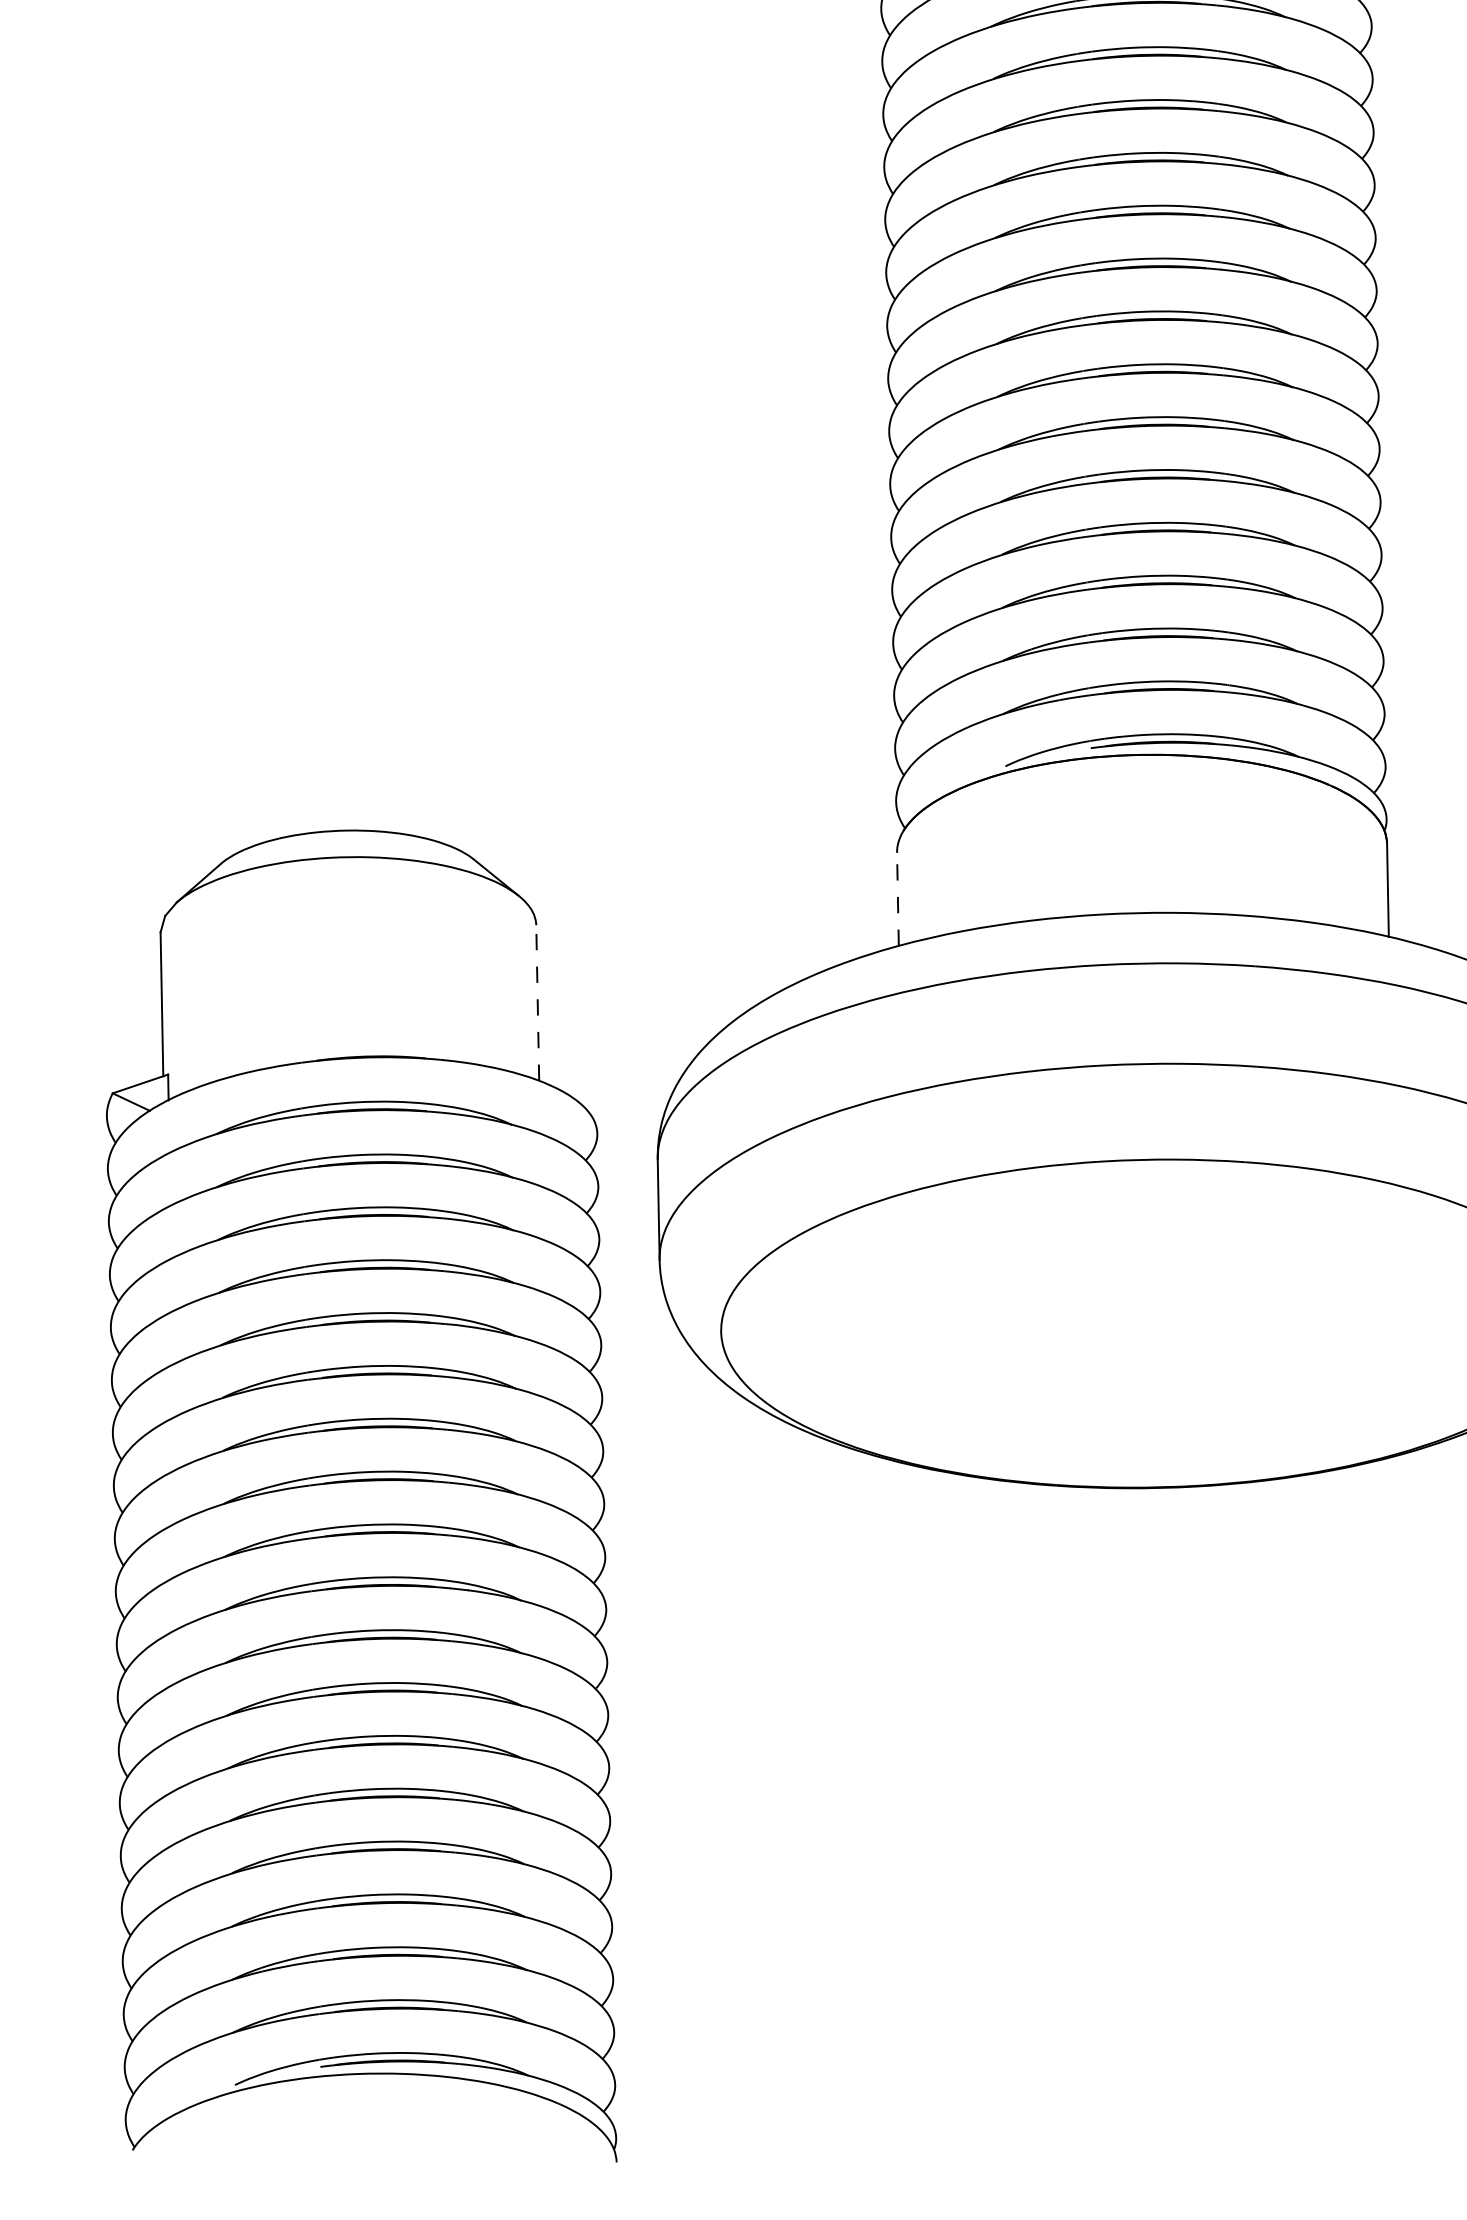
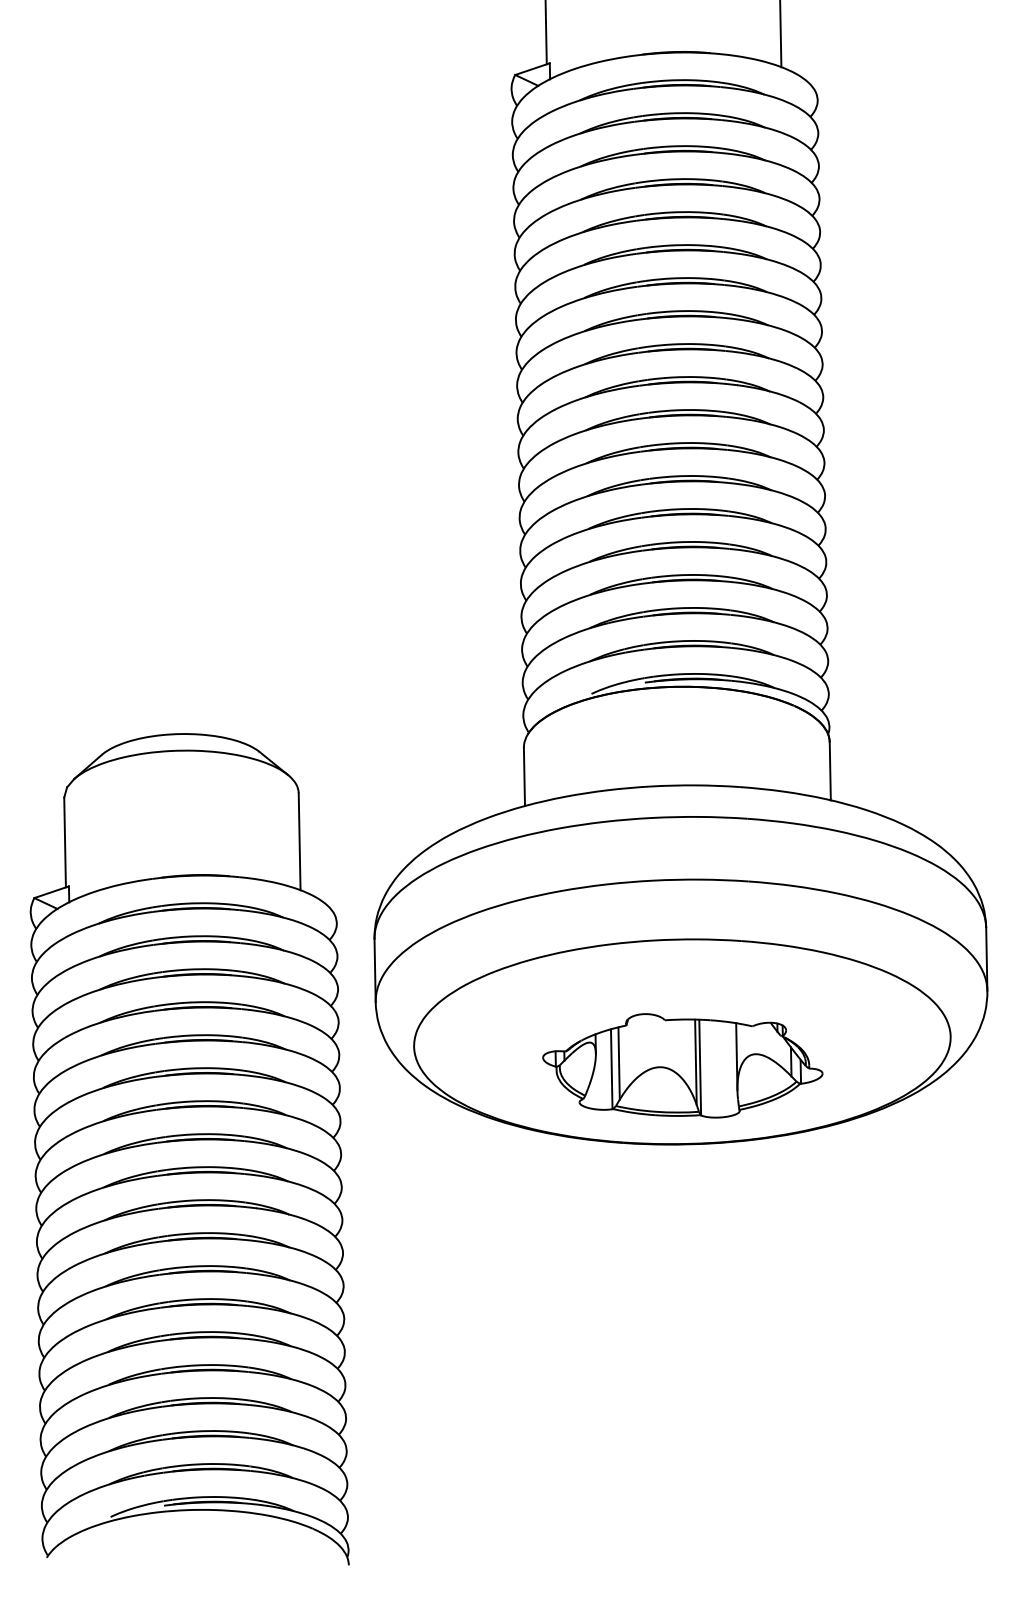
line: (898, 898) -> (524, 776), dashed -> solid
line: (537, 1002) -> (299, 841), dashed -> solid
part: (1151, 1361) -> (682, 1065), added

